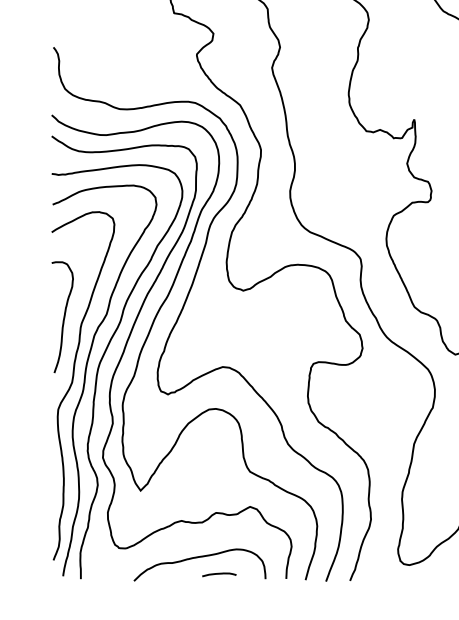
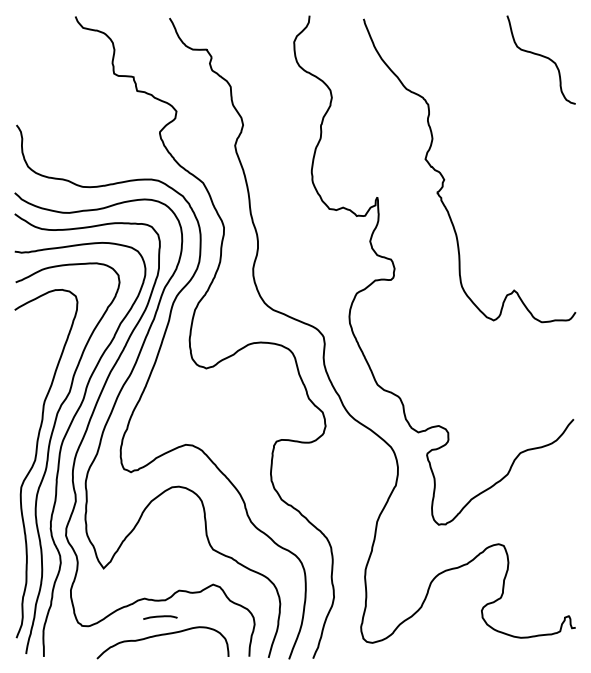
curve: (63, 316) -> (26, 394), removed
curve: (219, 574) -> (160, 617), moved

